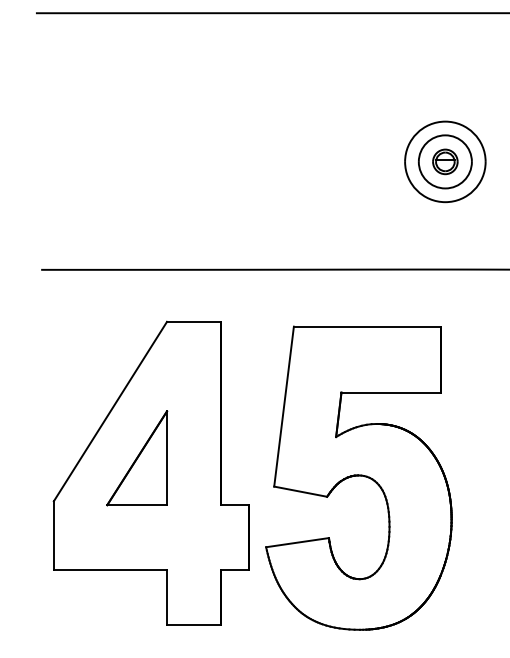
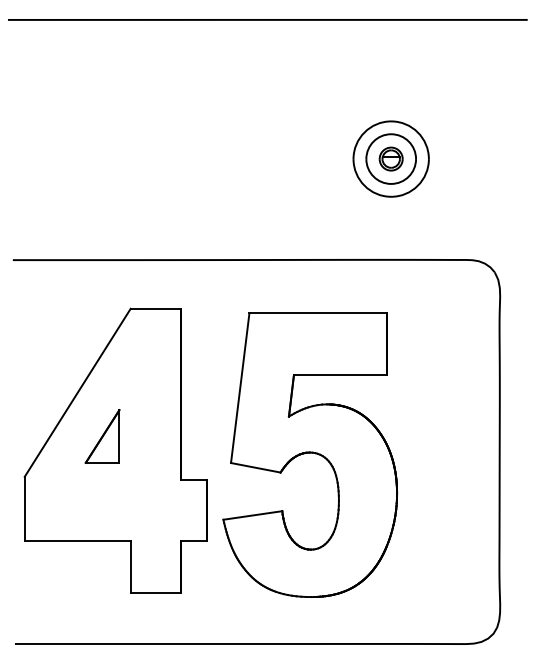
part: (136, 458) -> (102, 436), size x0.6

